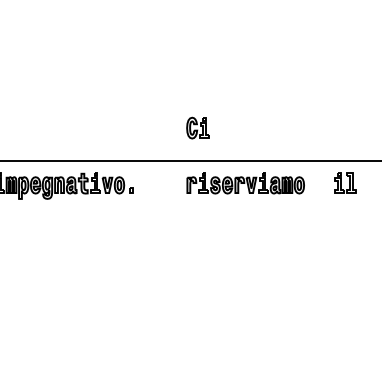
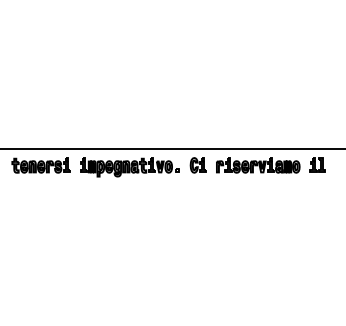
part: (196, 128) -> (197, 165), moved
part: (344, 181) -> (317, 164), moved

